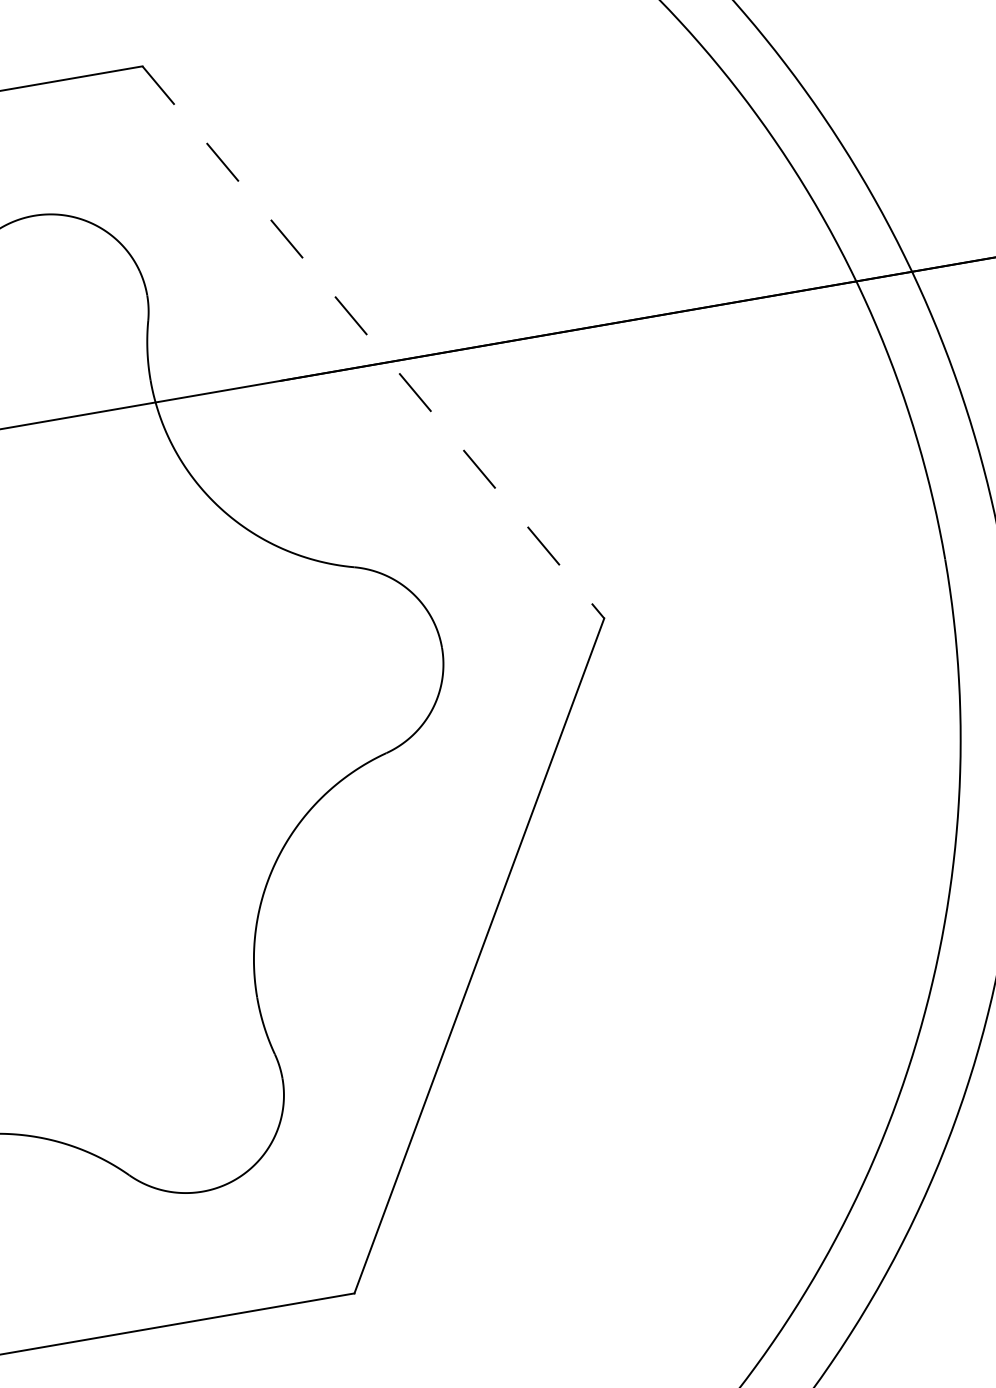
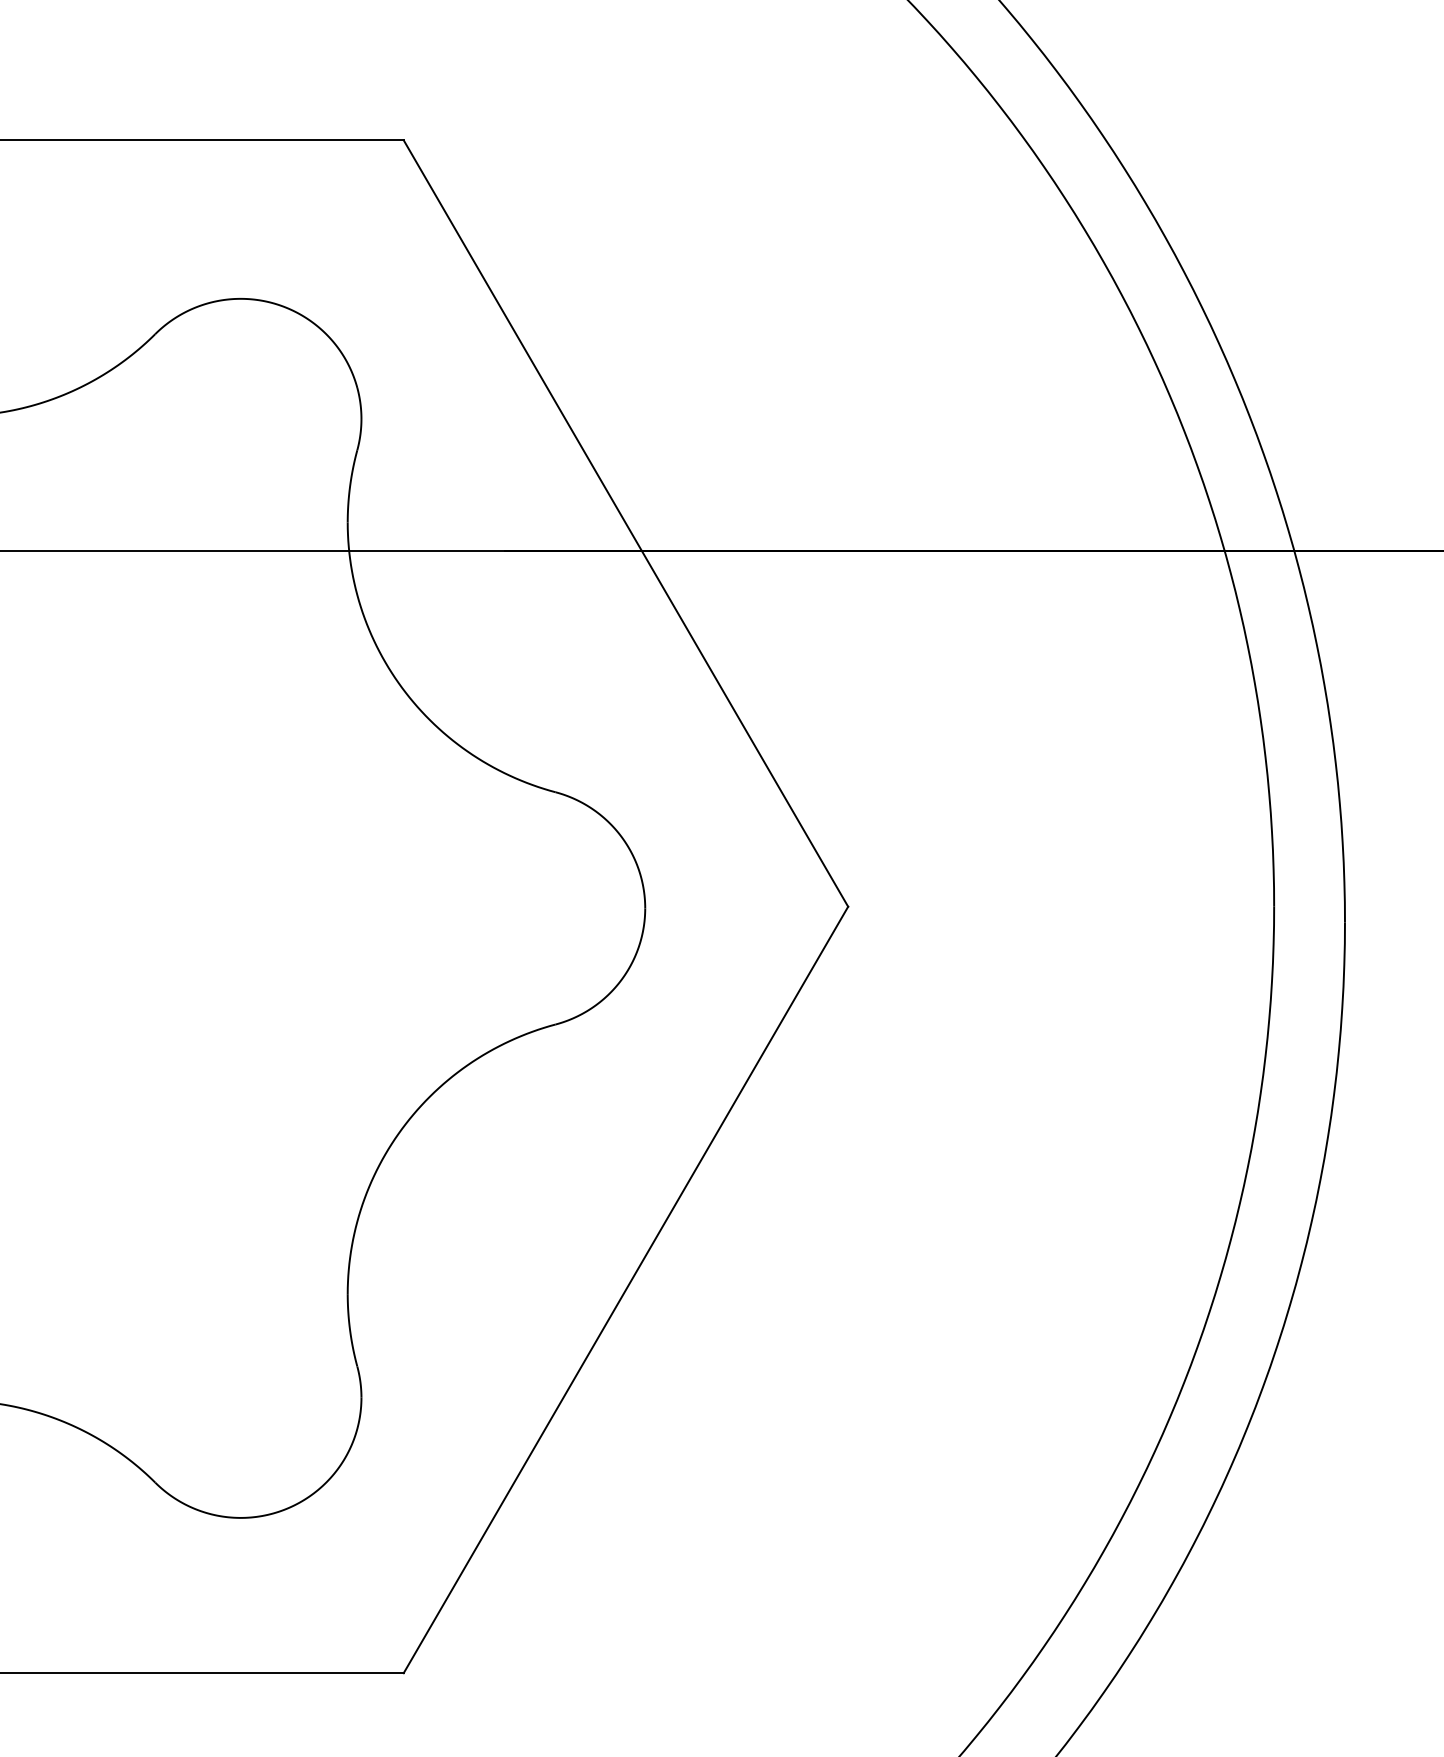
line: (373, 342) -> (626, 523), dashed -> solid

